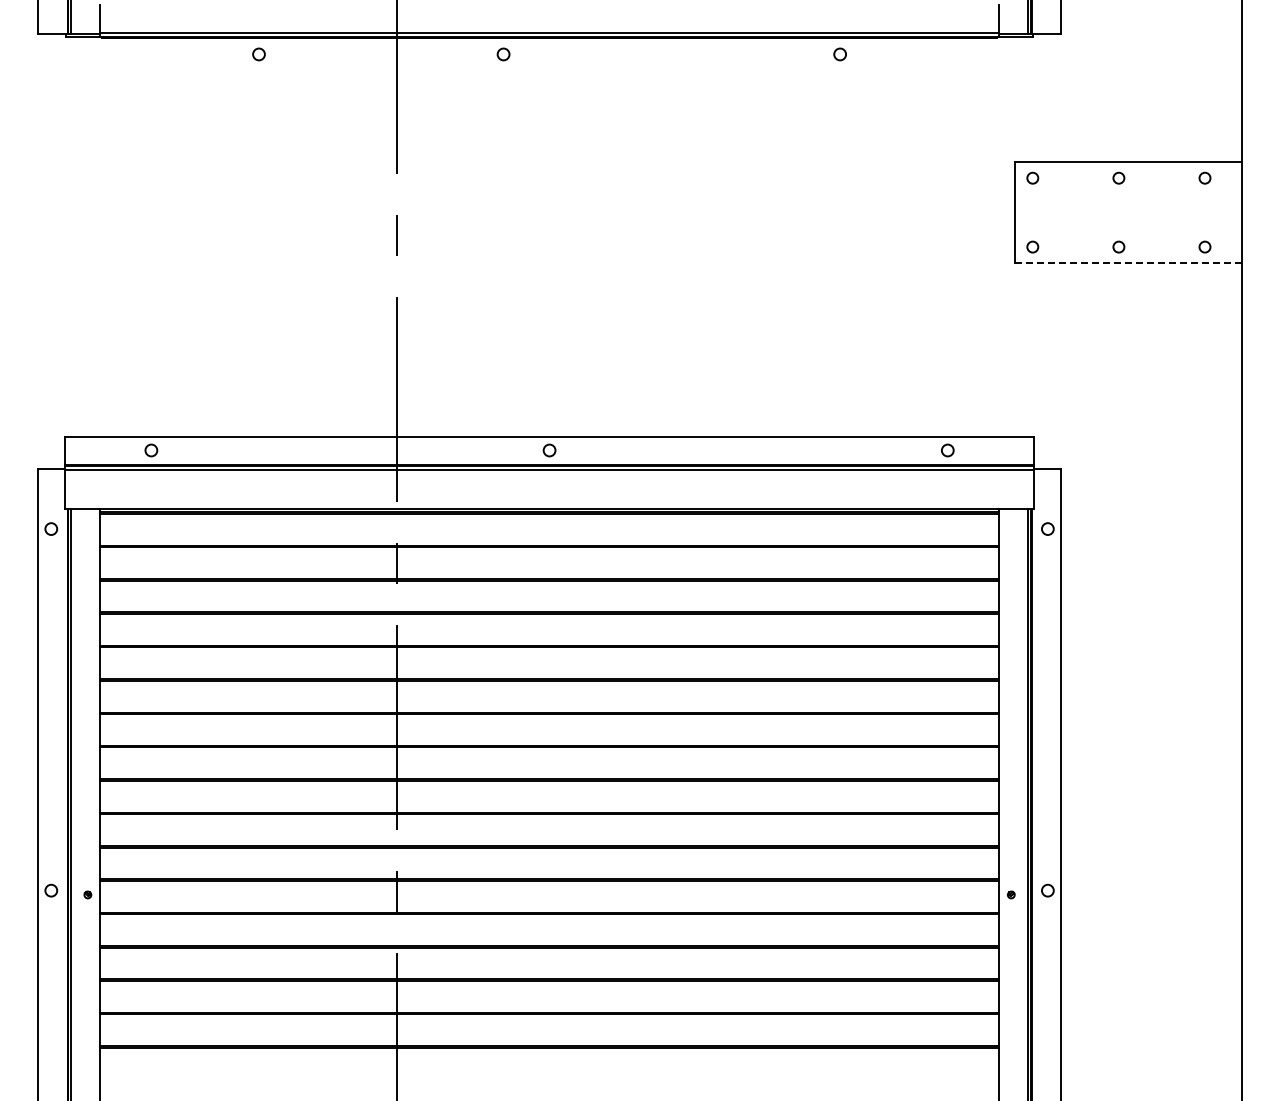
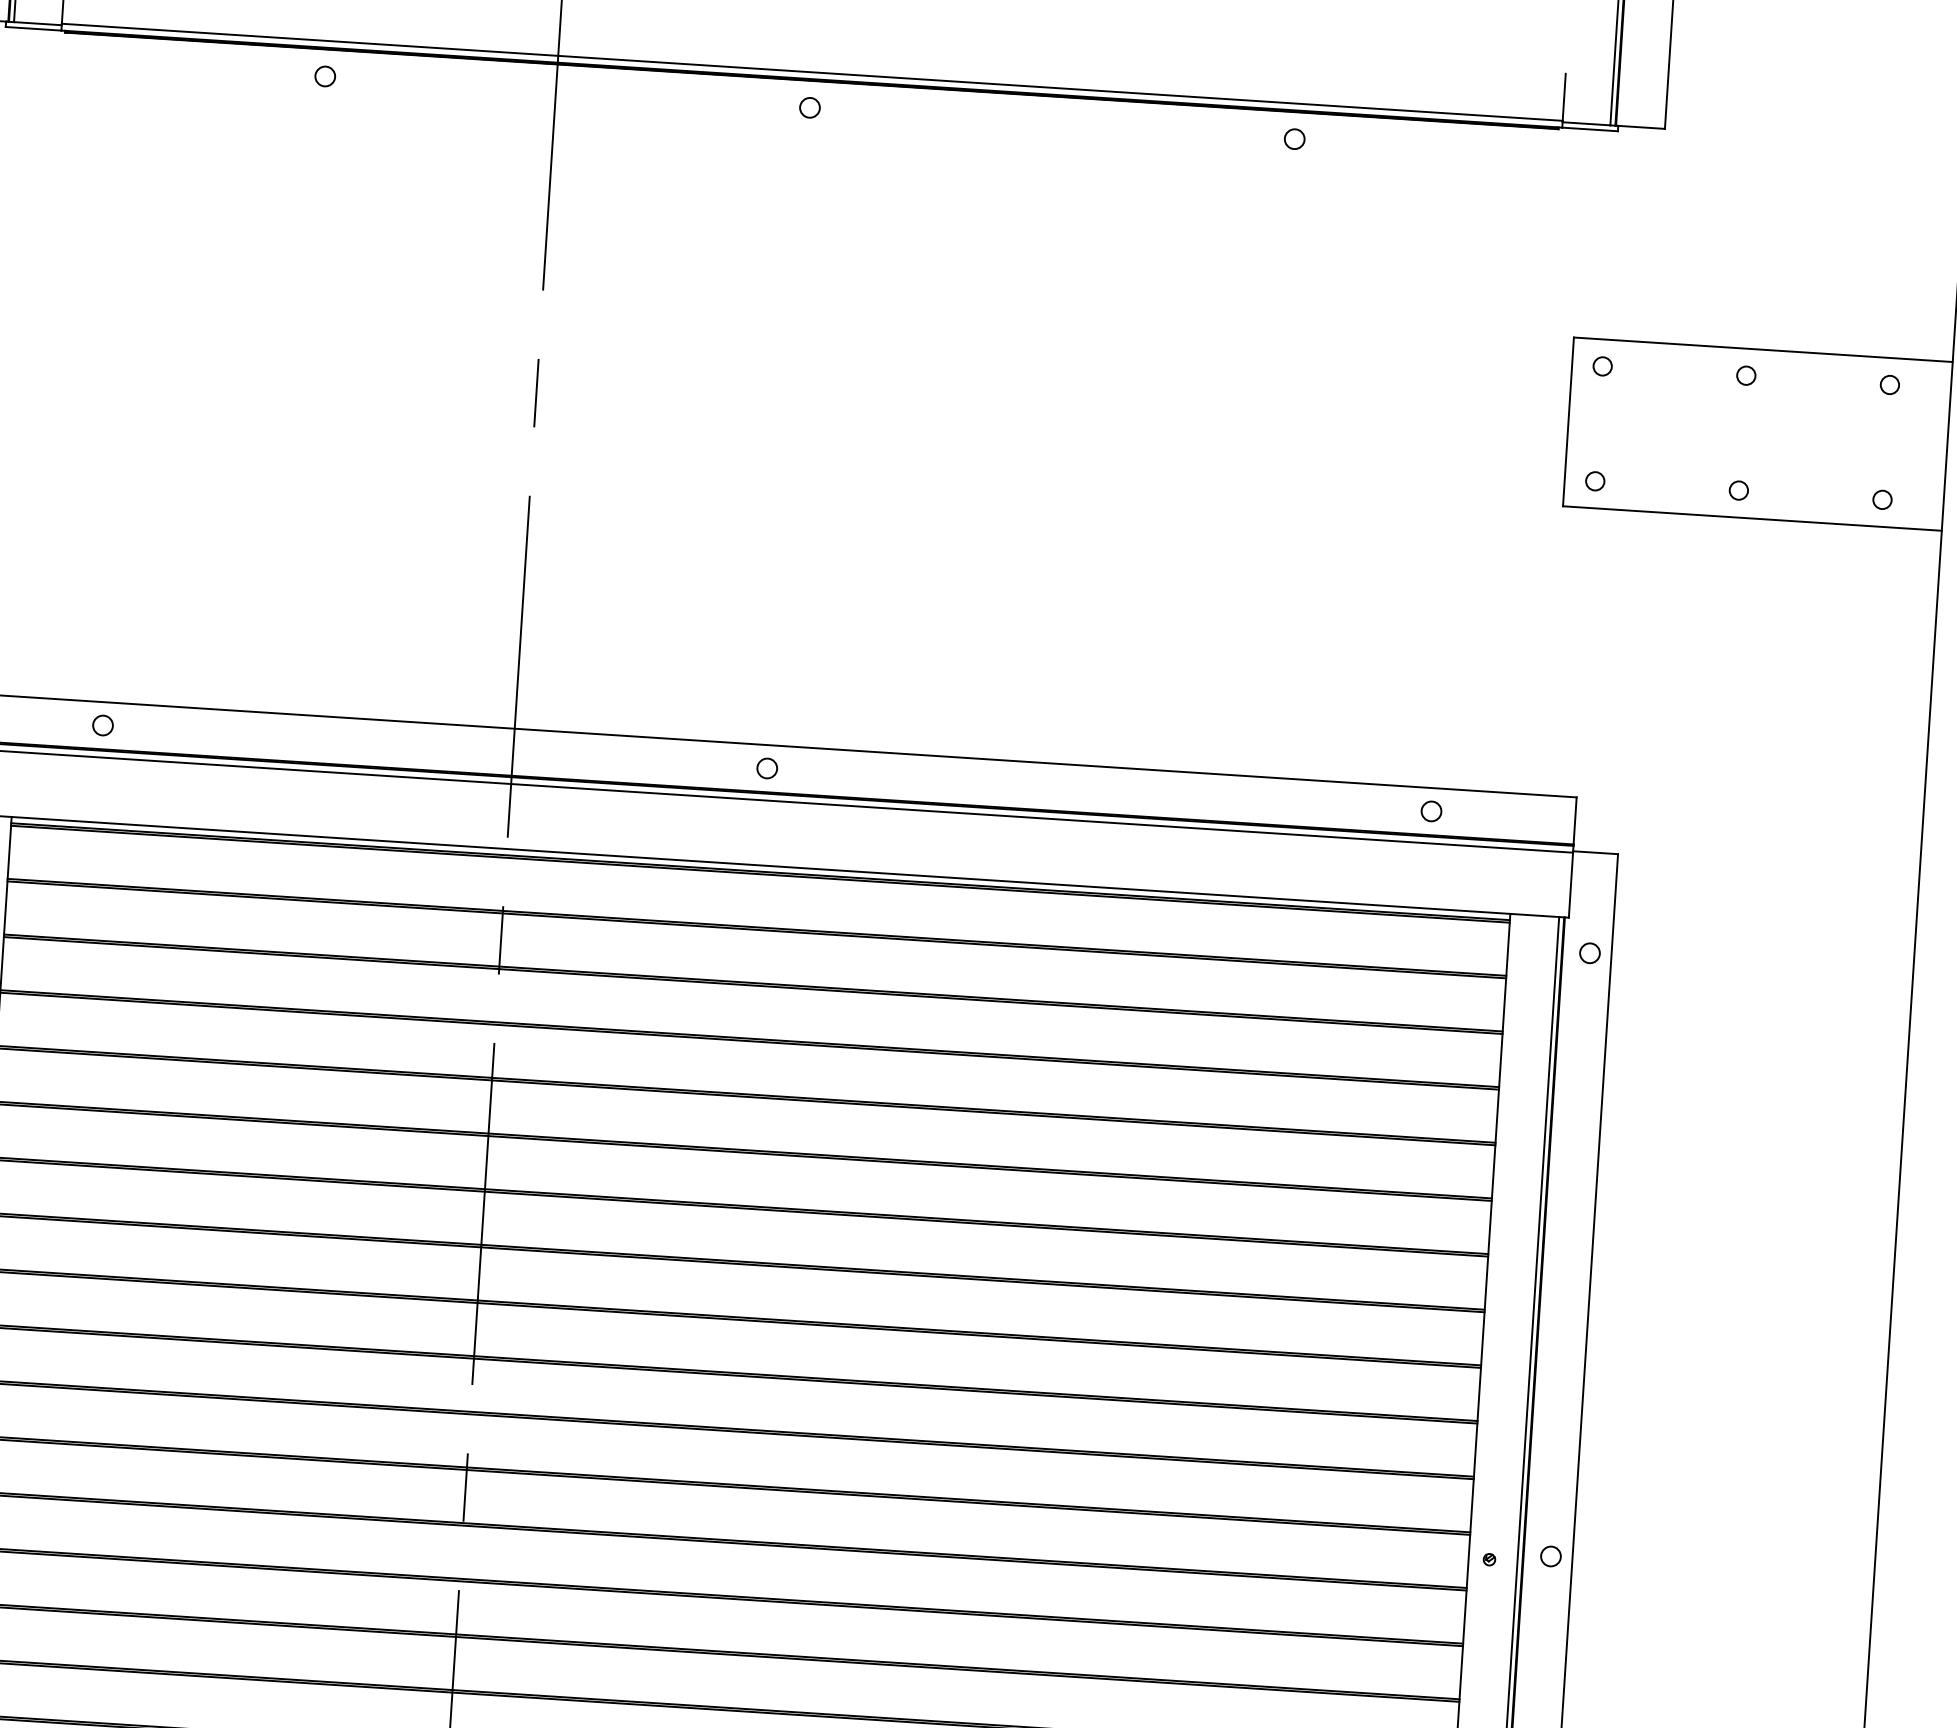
circle: (503, 54) -> (809, 107), moved
line: (1128, 263) -> (1753, 518), dashed -> solid

